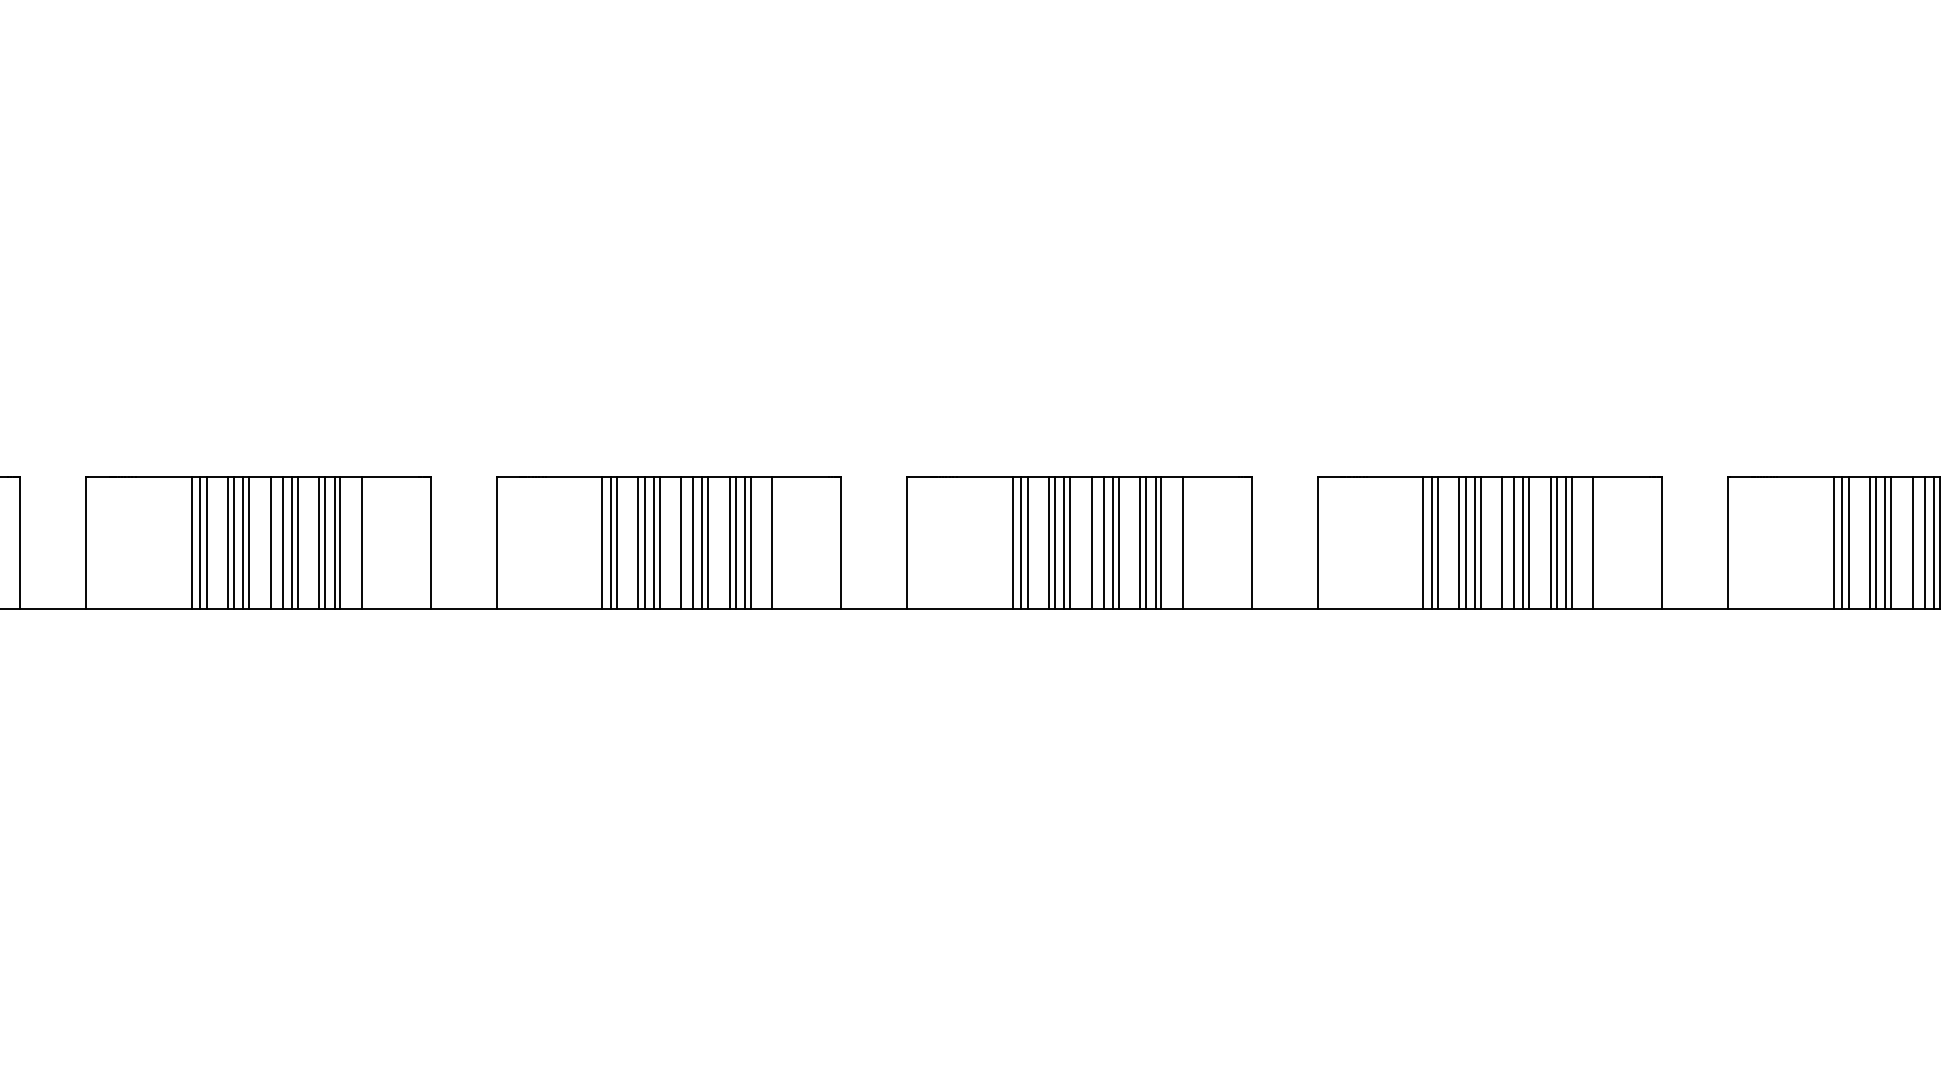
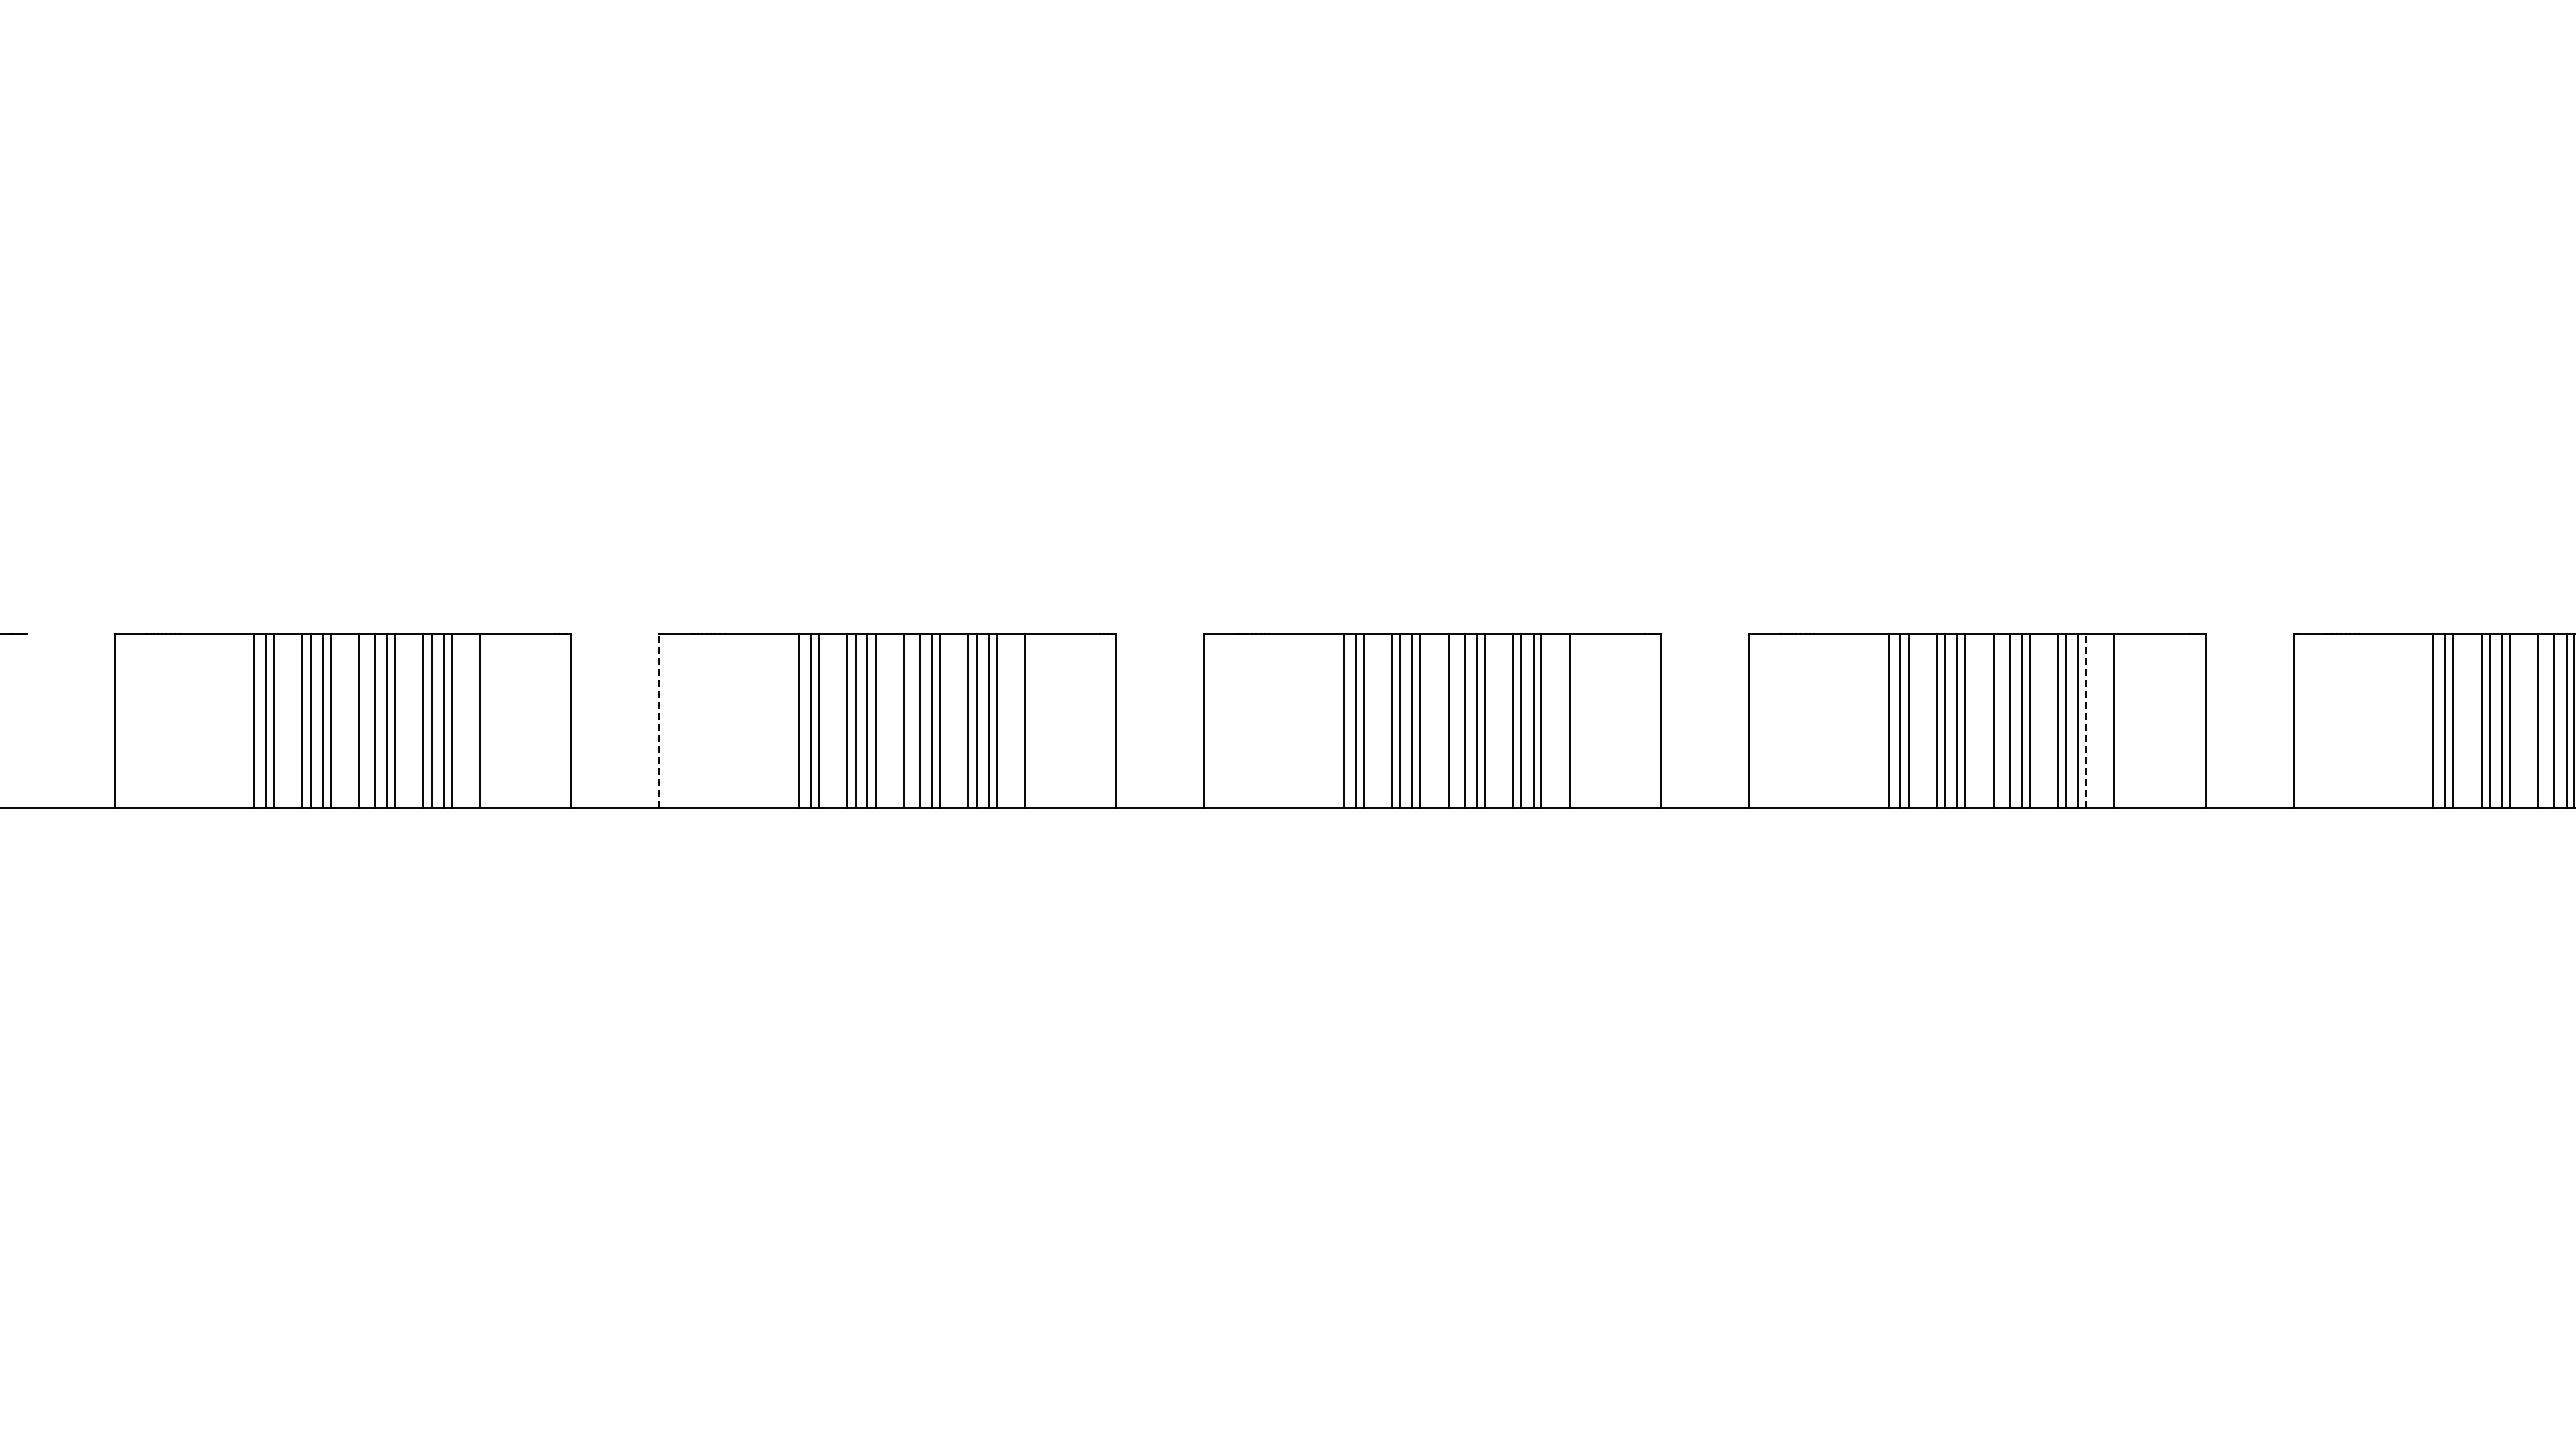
line: (20, 542) -> (26, 720), removed
line: (496, 542) -> (659, 720), solid -> dashed
line: (1572, 542) -> (2086, 720), solid -> dashed

